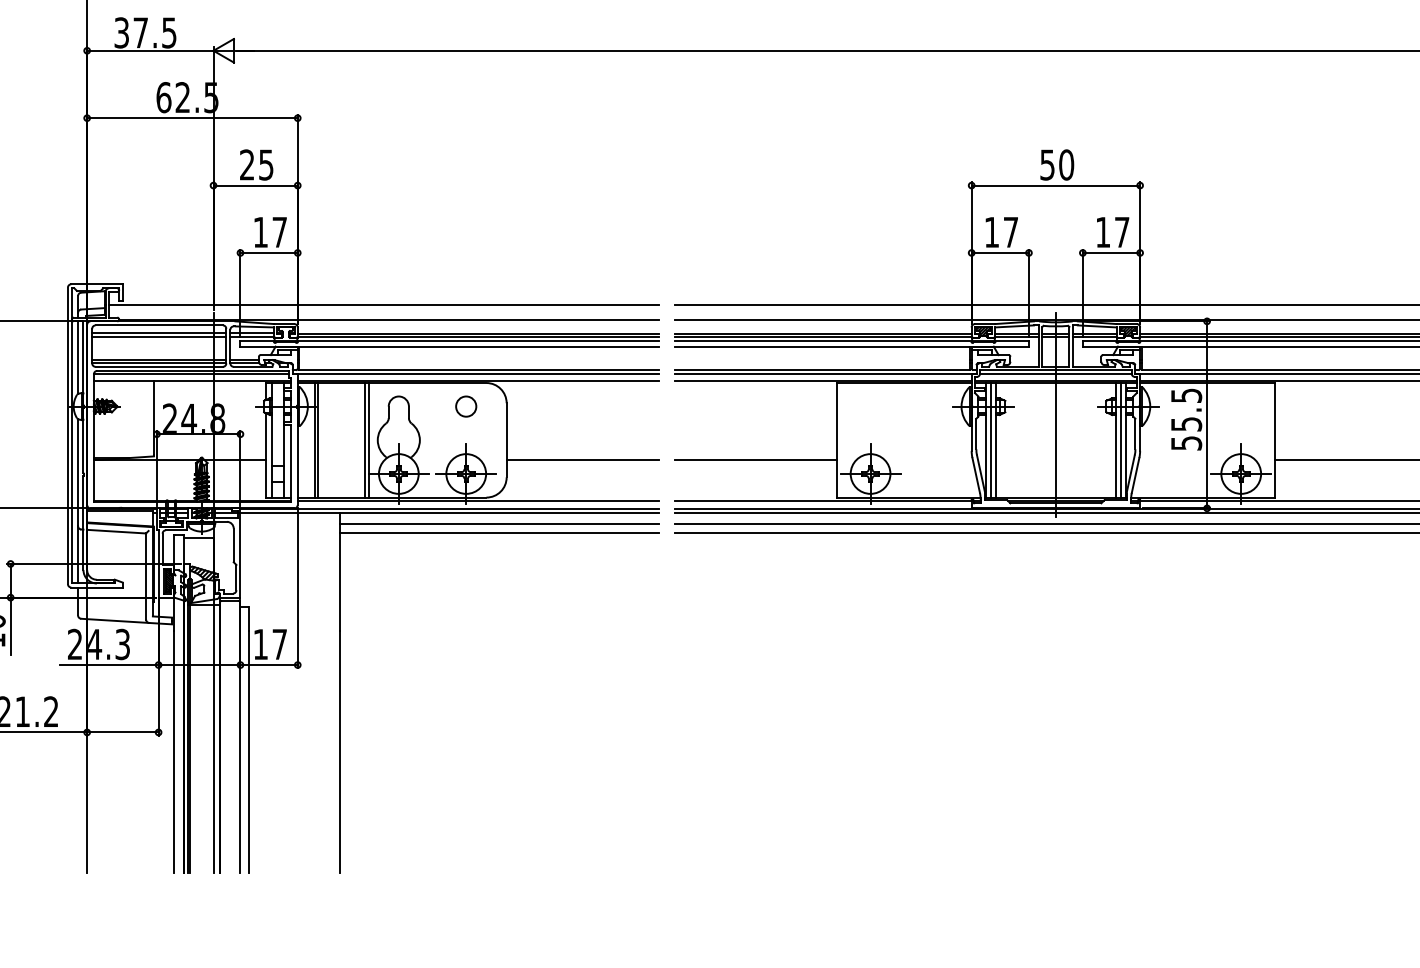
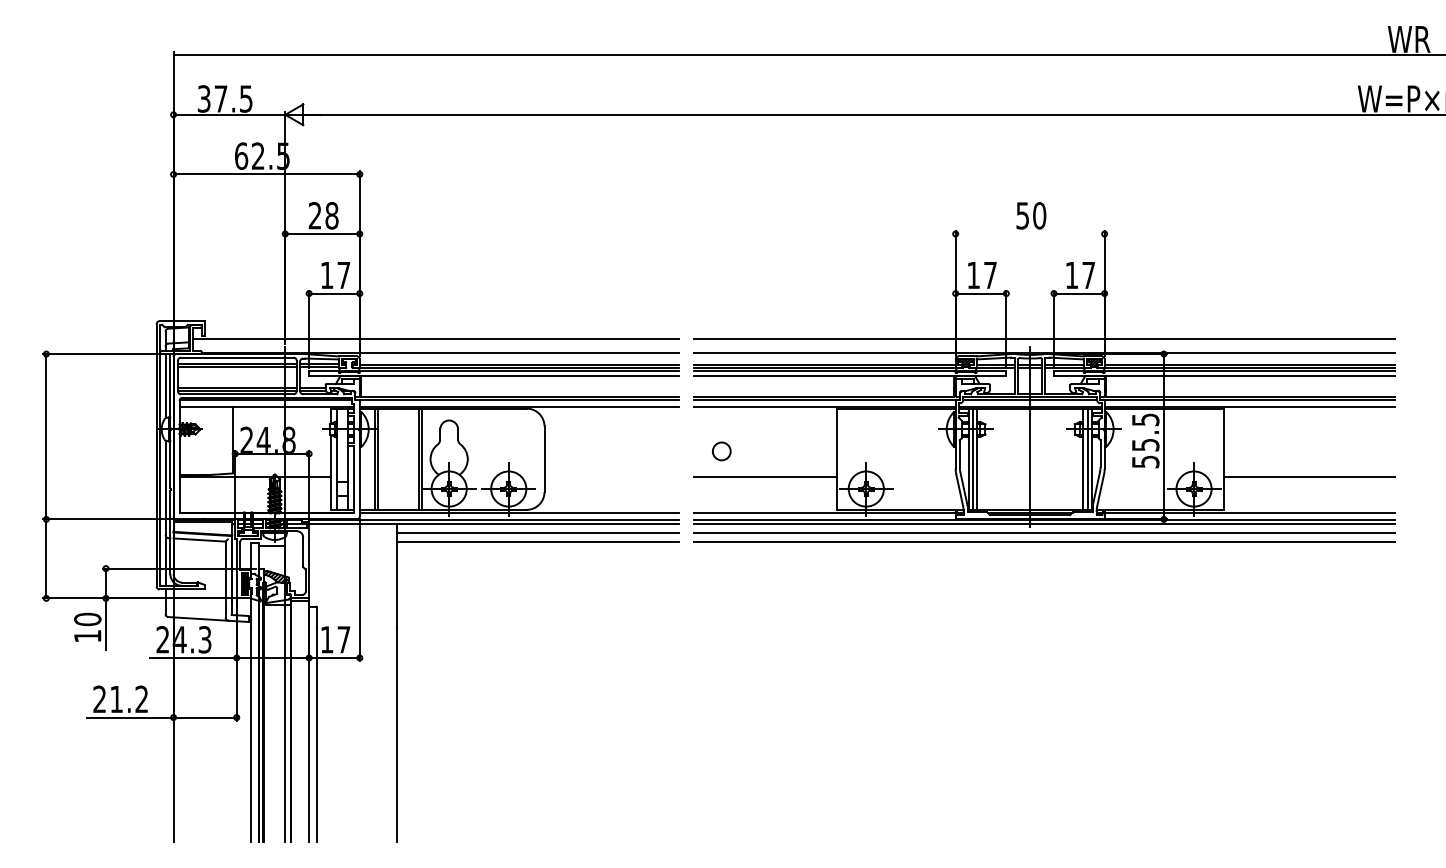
text: (265, 164) -> (331, 215), 25 -> 28
line: (1055, 186) -> (1029, 234), removed
circle: (465, 406) -> (721, 451), moved
line: (582, 459) -> (611, 476), removed

